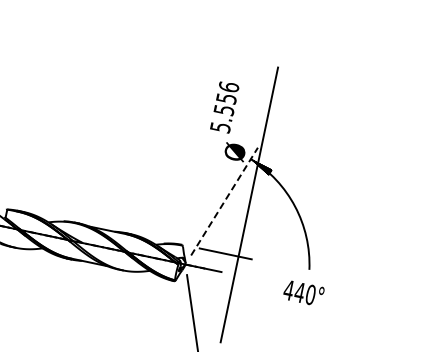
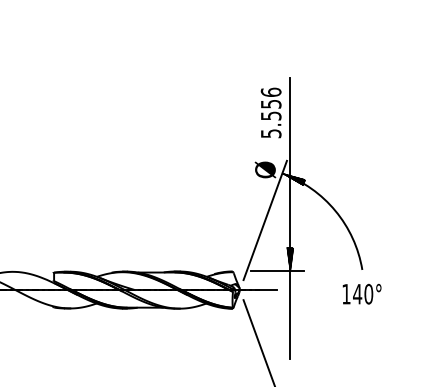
text: (224, 106) -> (270, 112), moved
line: (224, 201) -> (265, 220), dashed -> solid
hatch: (241, 244) -> (290, 259), added
text: (288, 290) -> (346, 294), 440° -> 140°

